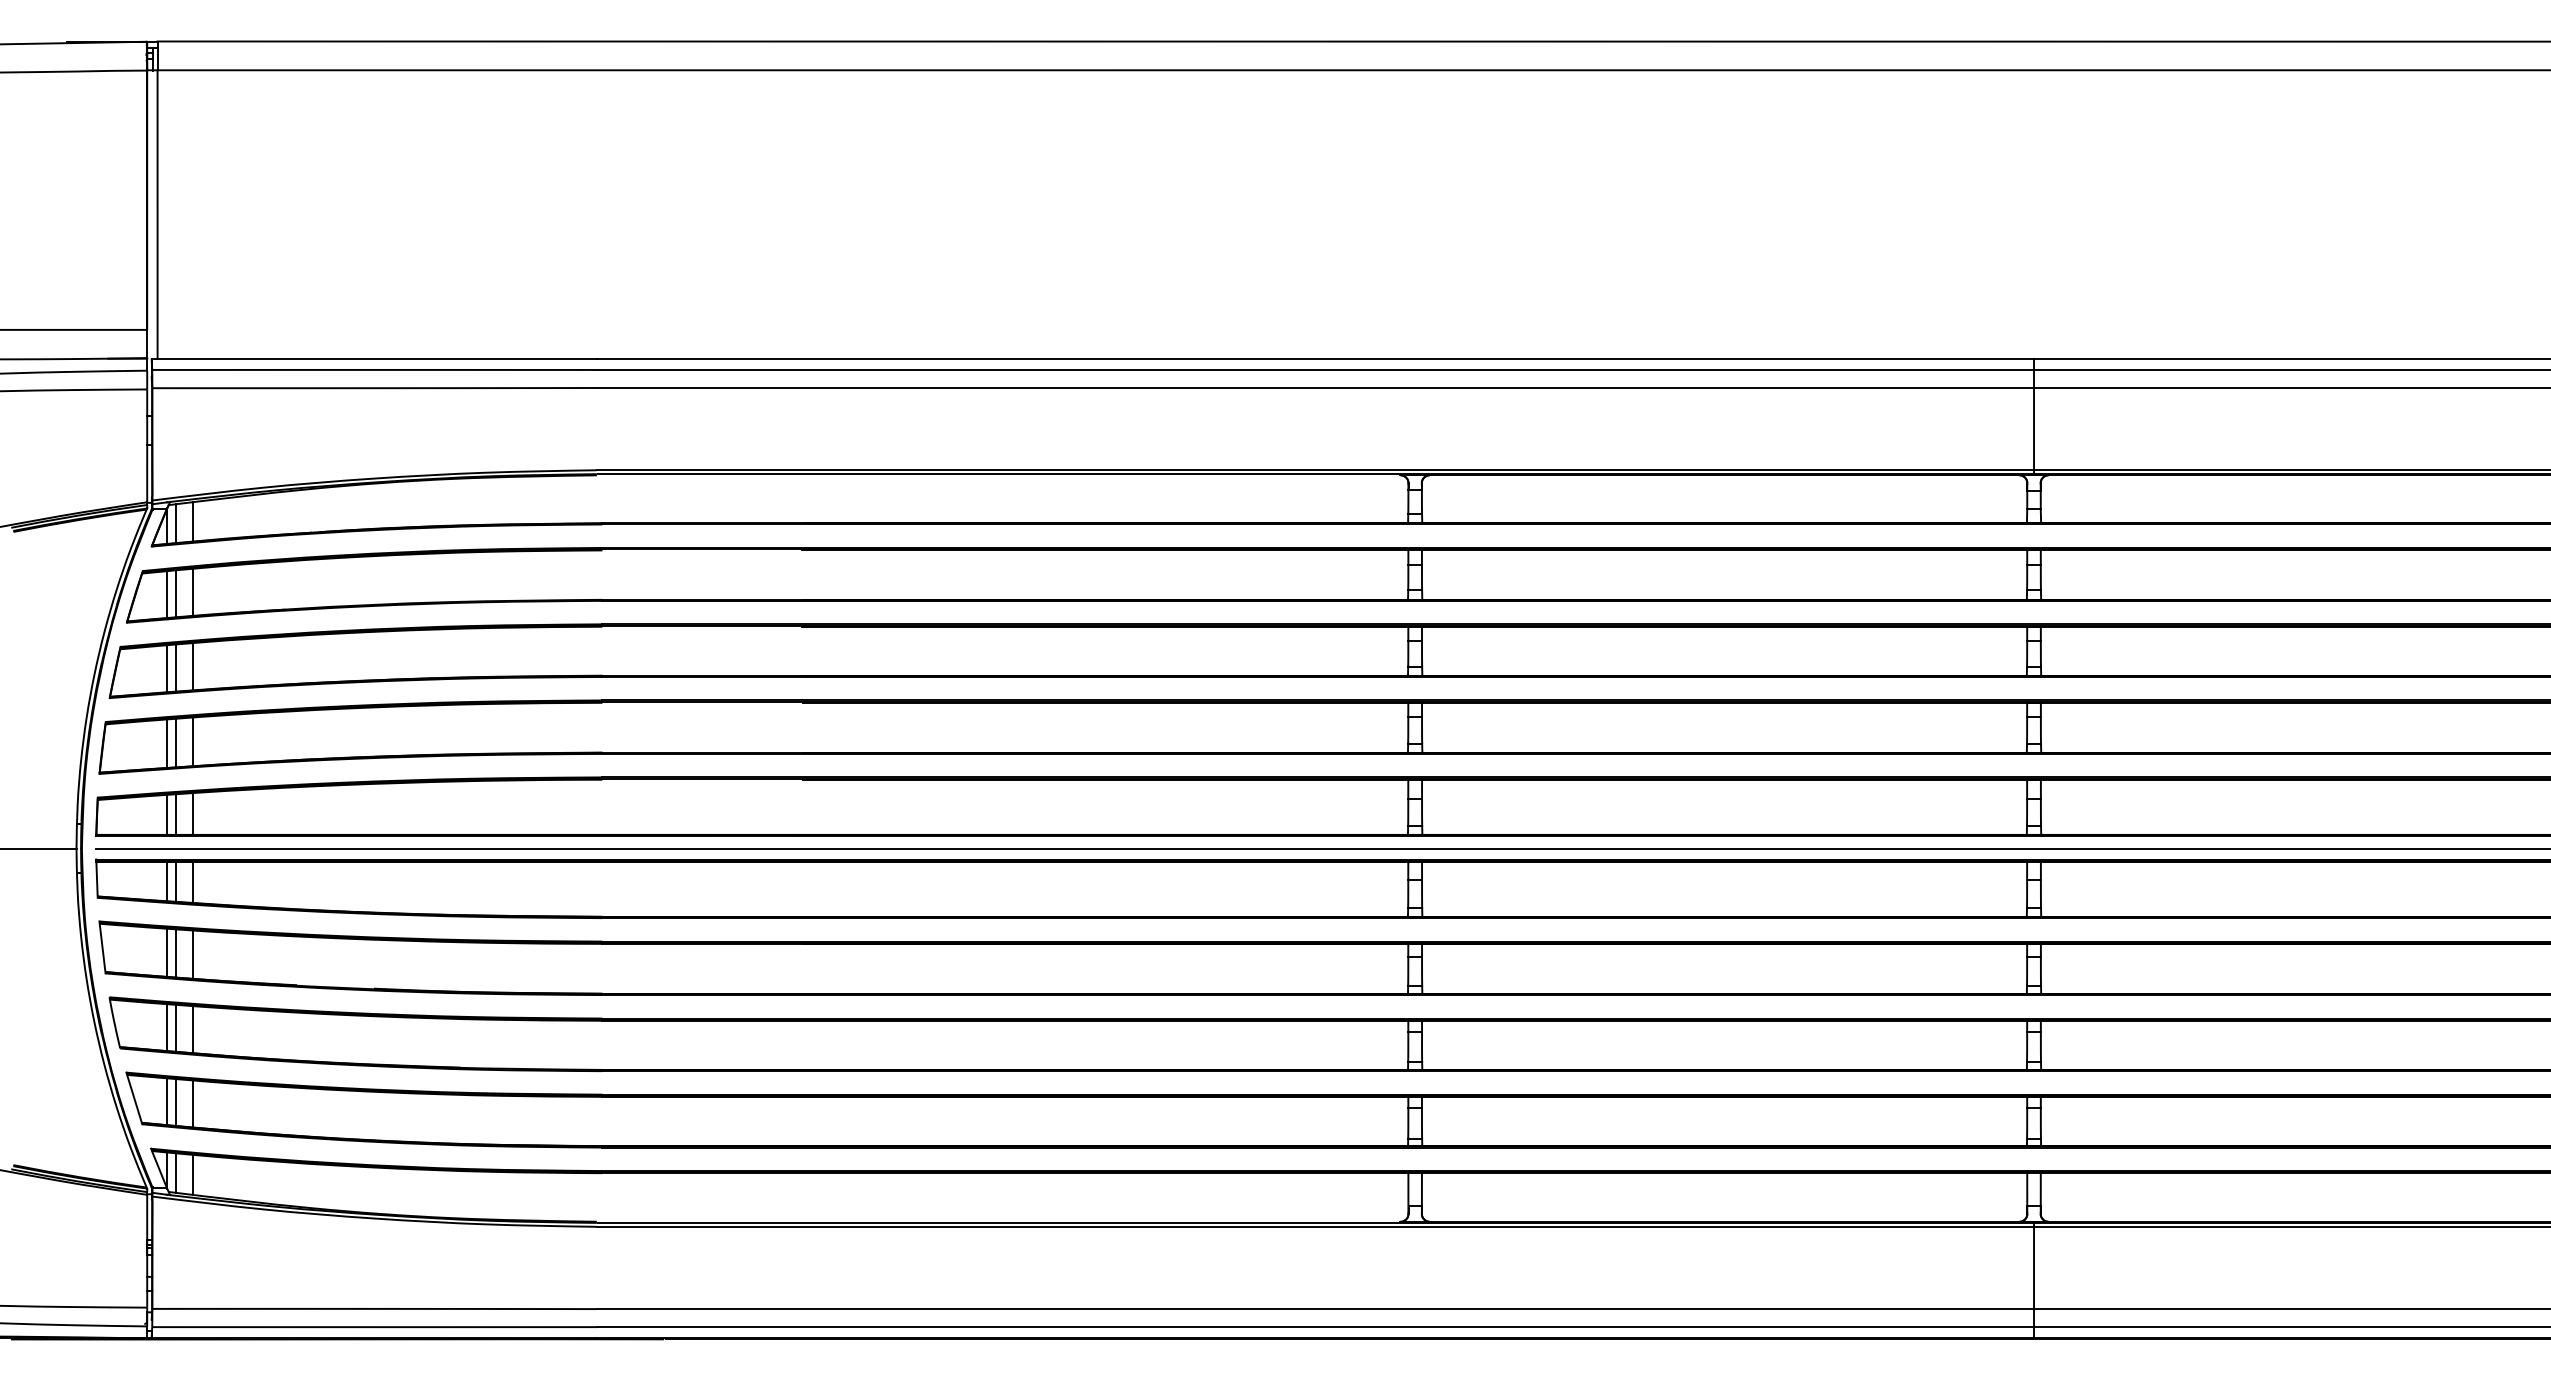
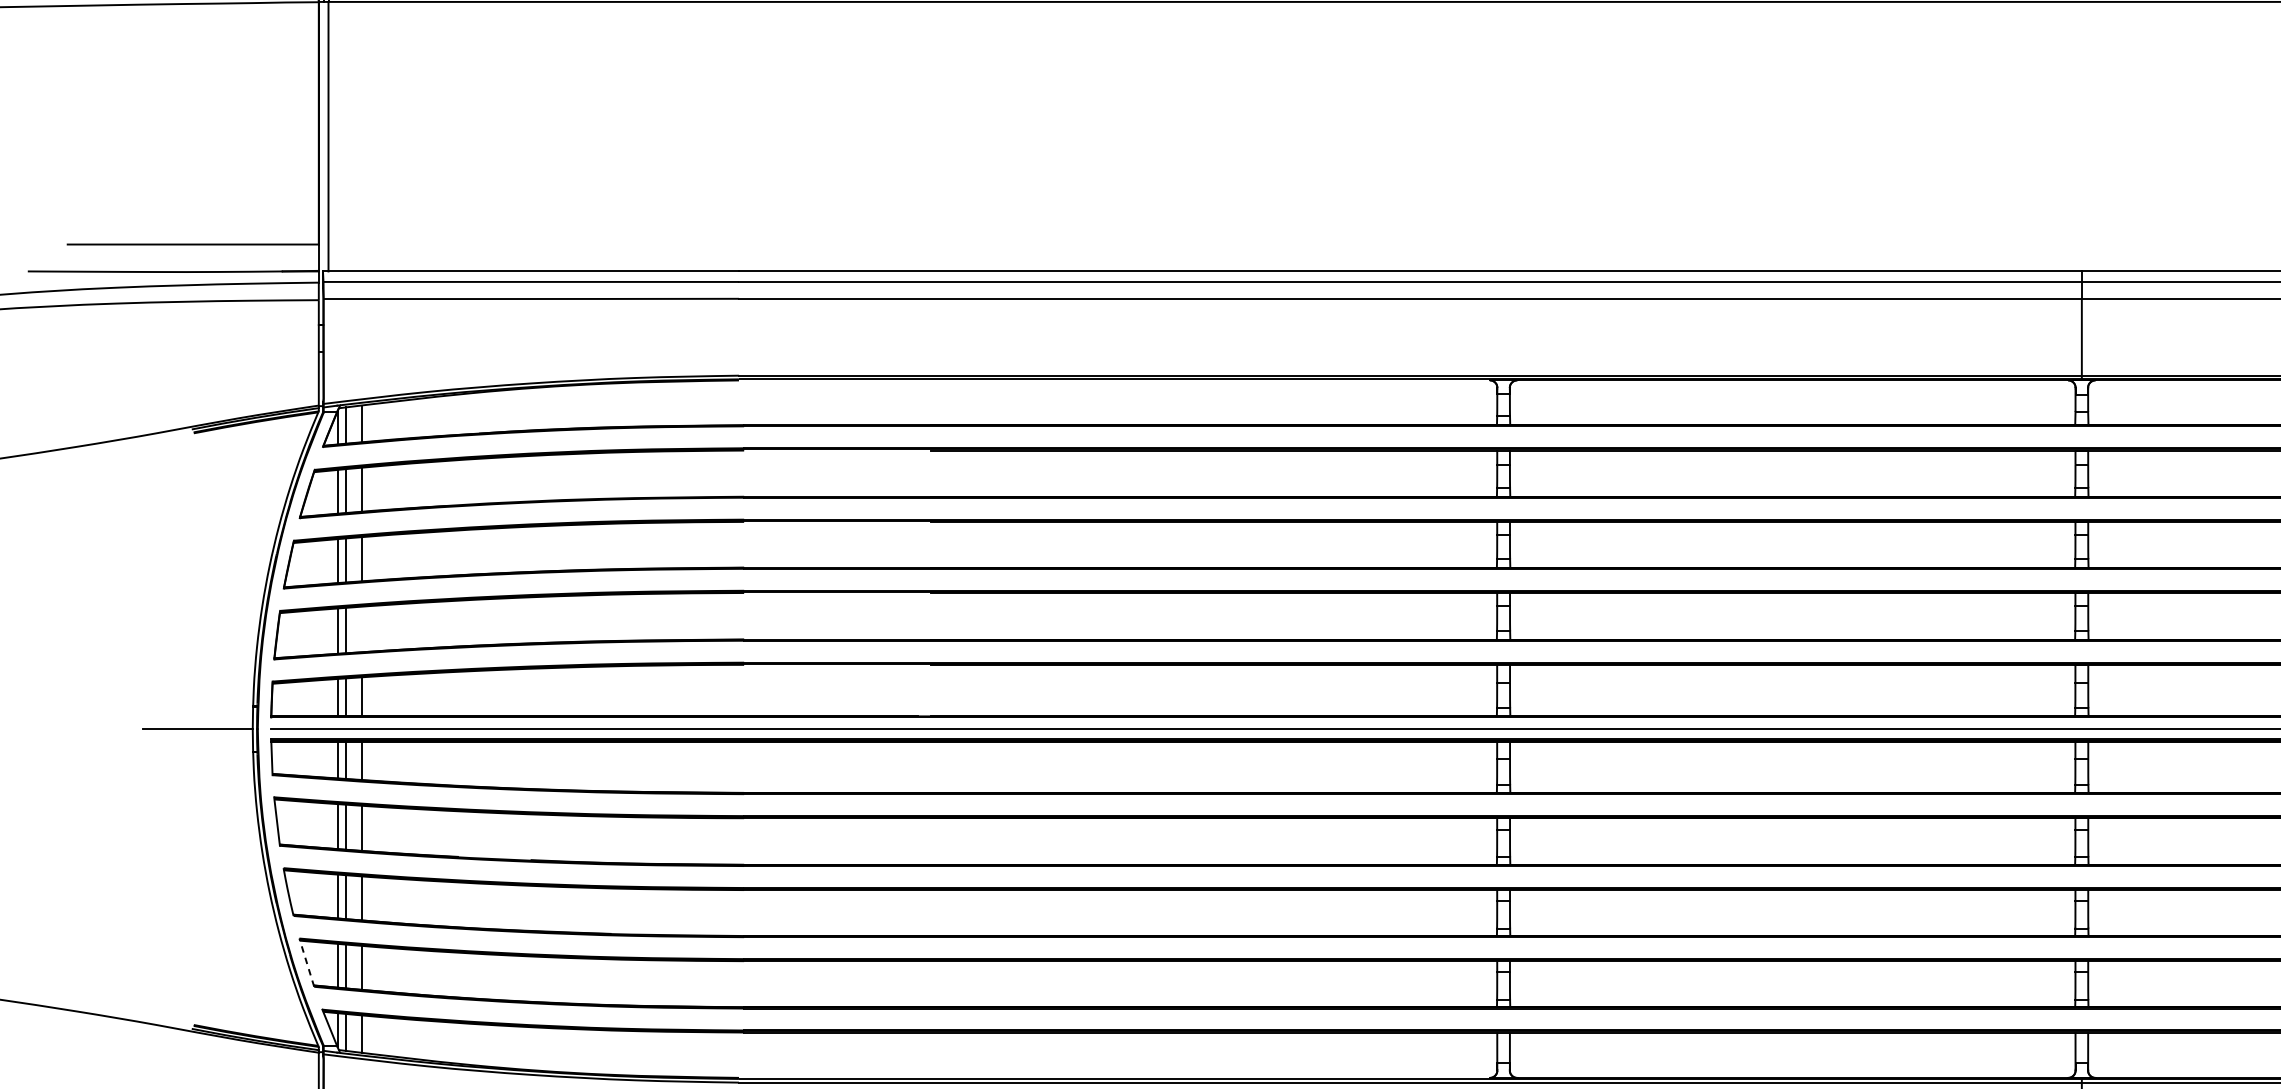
line: (193, 741) -> (362, 629), removed
line: (134, 1097) -> (306, 961), solid -> dashed

